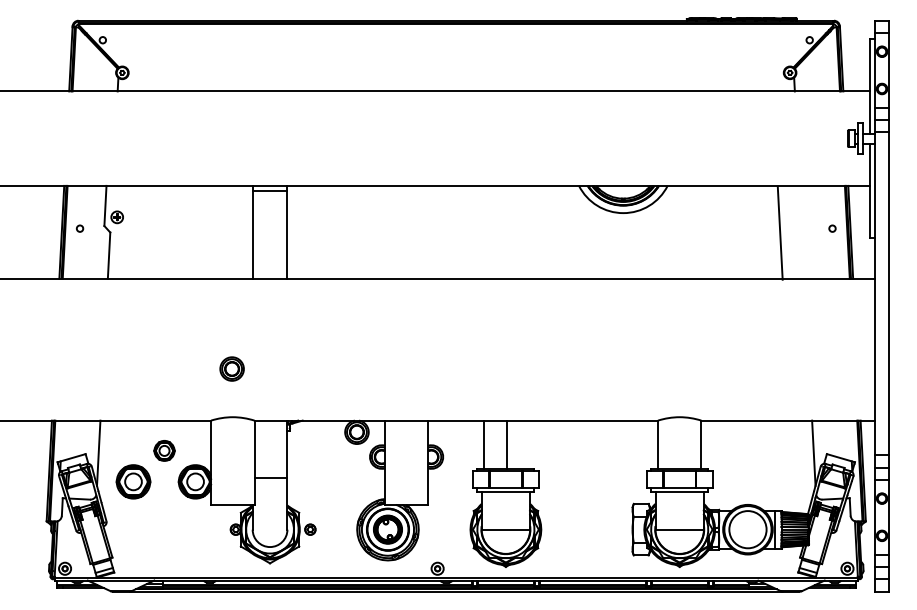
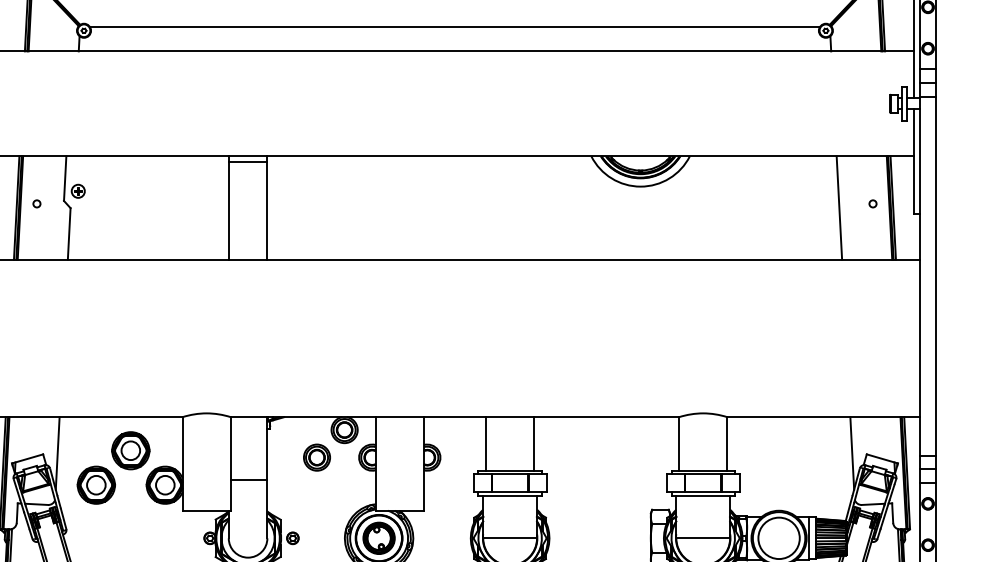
line: (456, 69) -> (455, 27), added
line: (779, 232) -> (838, 207), moved
part: (231, 368) -> (316, 457), moved
line: (506, 444) -> (534, 443), moved
part: (164, 450) -> (130, 450), size x1.67

